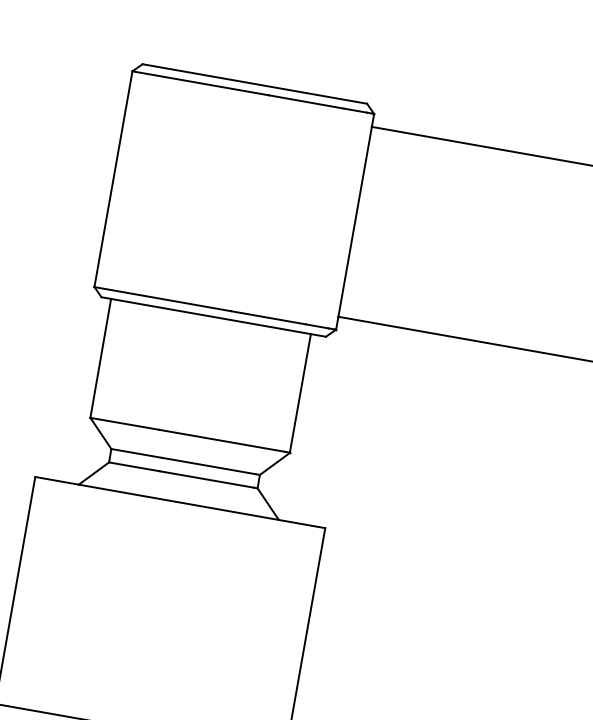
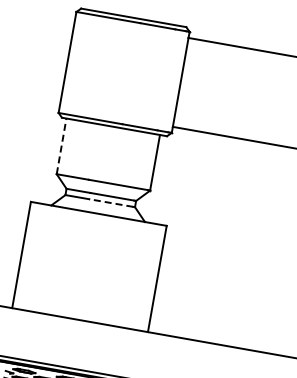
line: (100, 356) -> (61, 145), solid -> dashed
line: (205, 478) -> (110, 202), solid -> dashed

